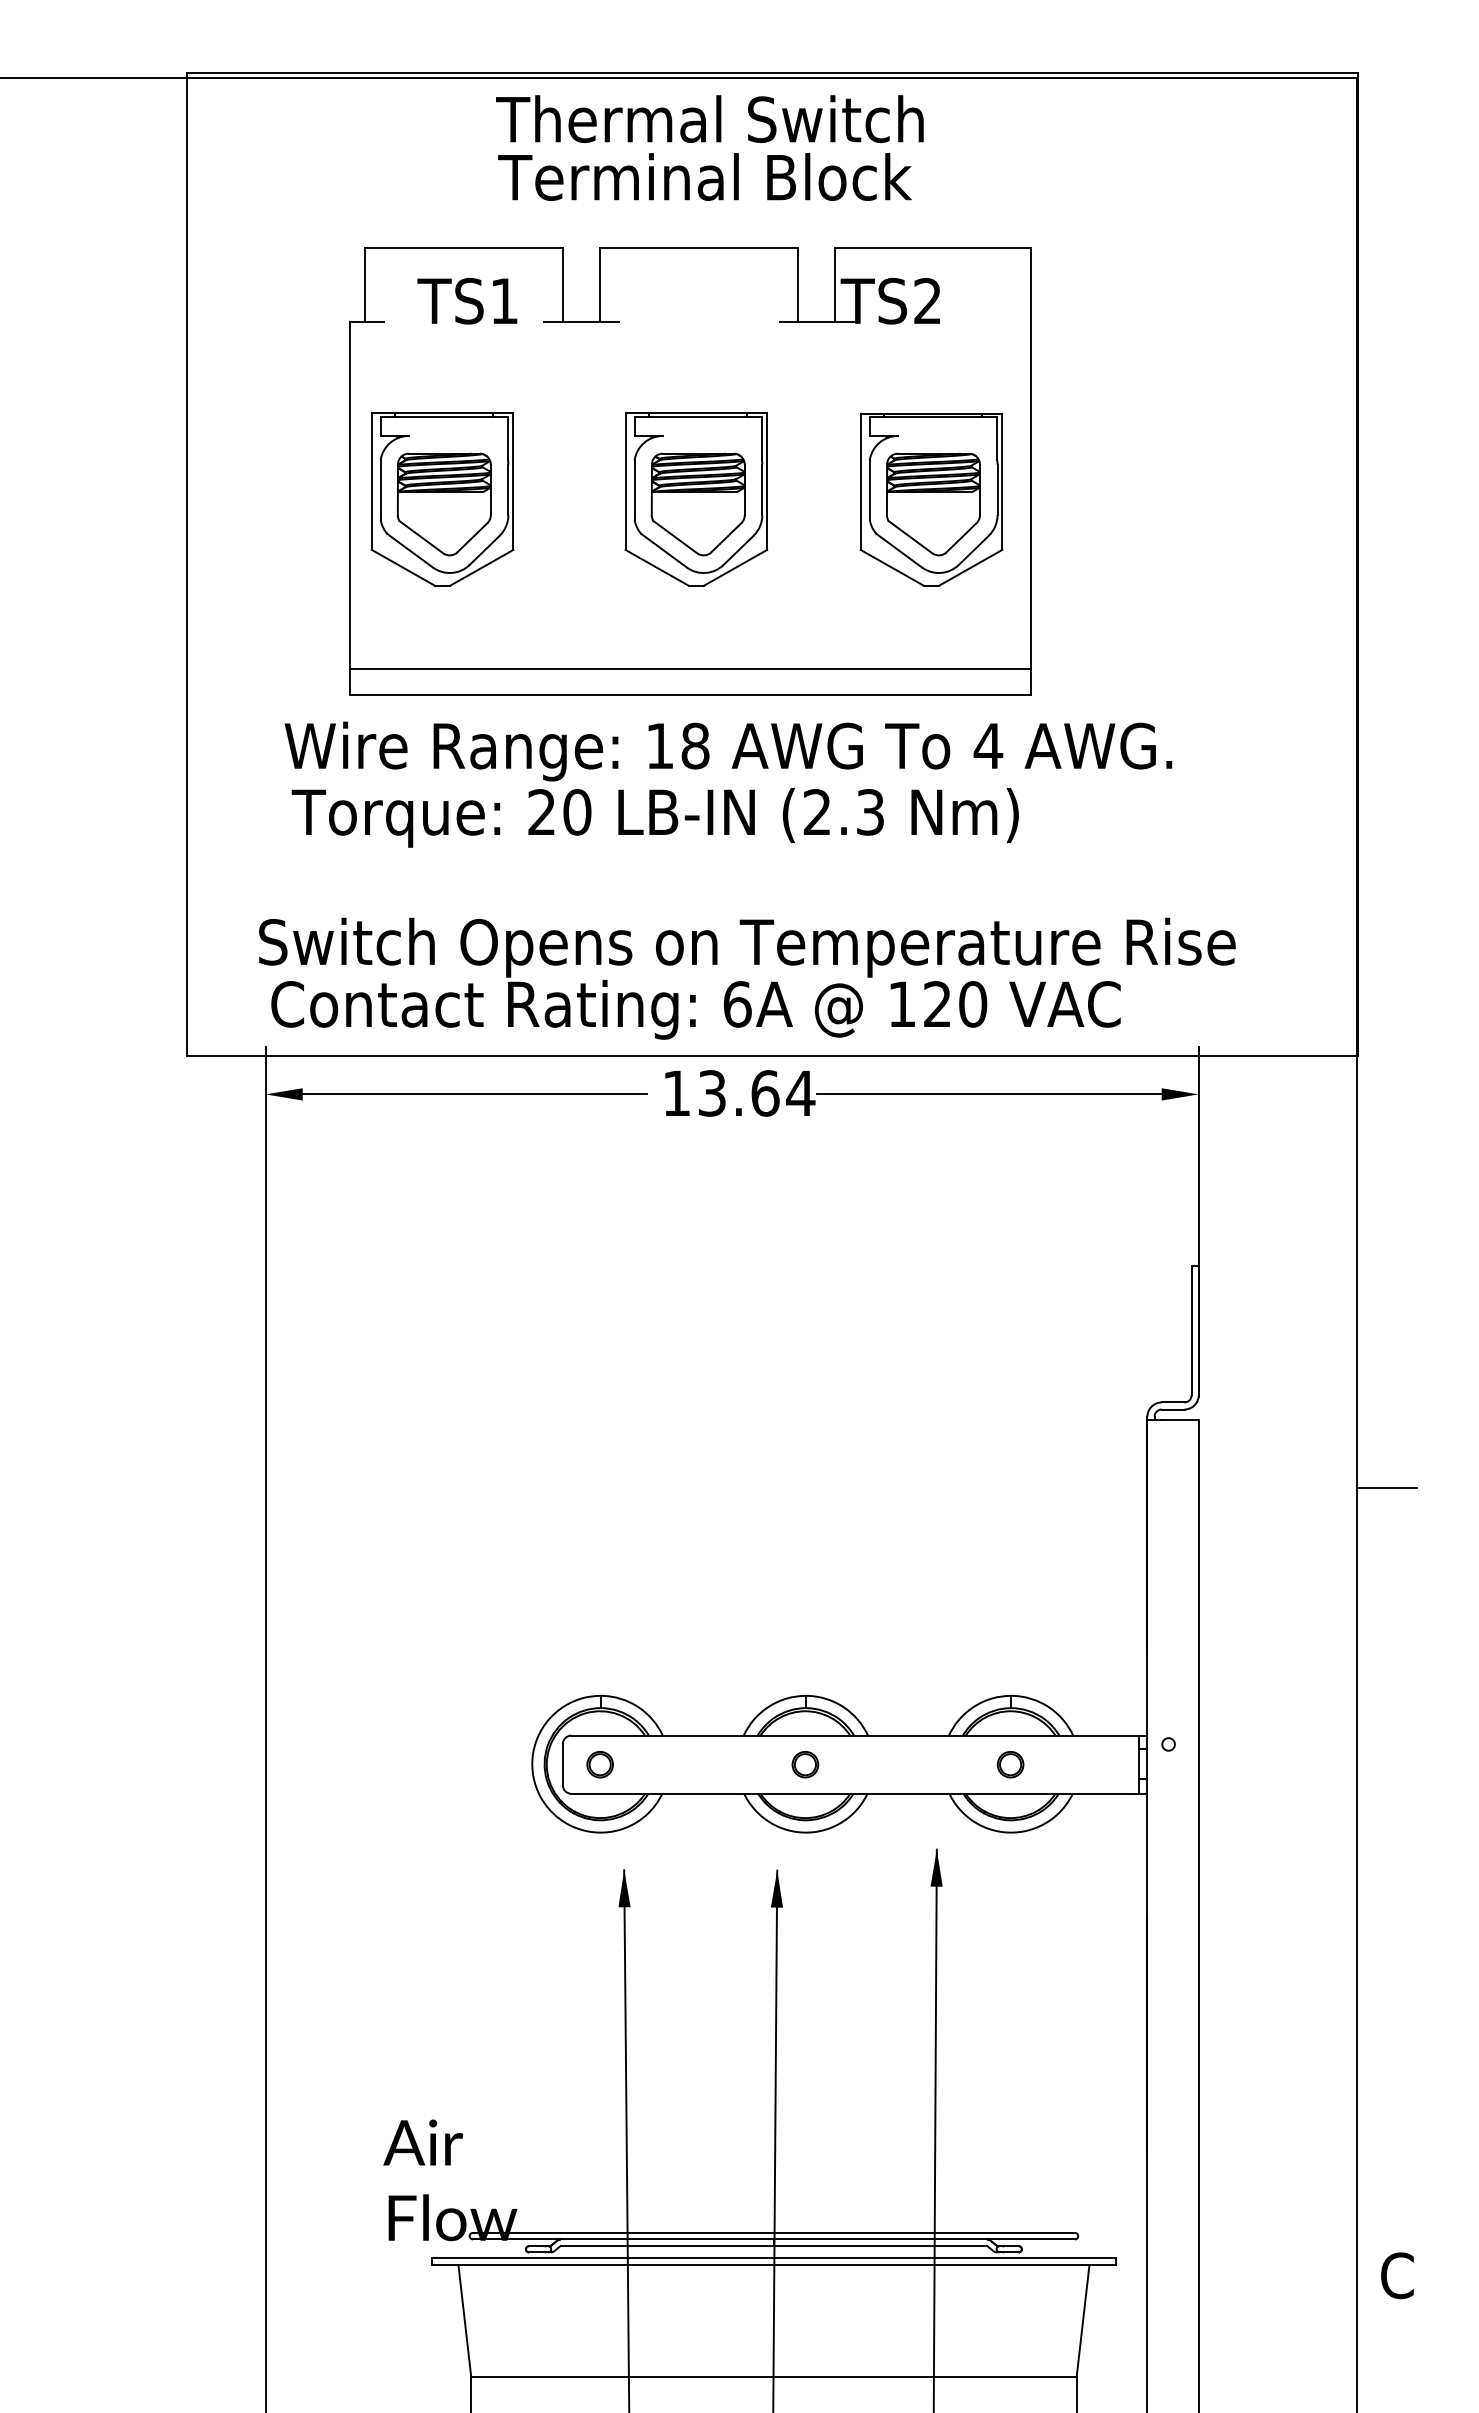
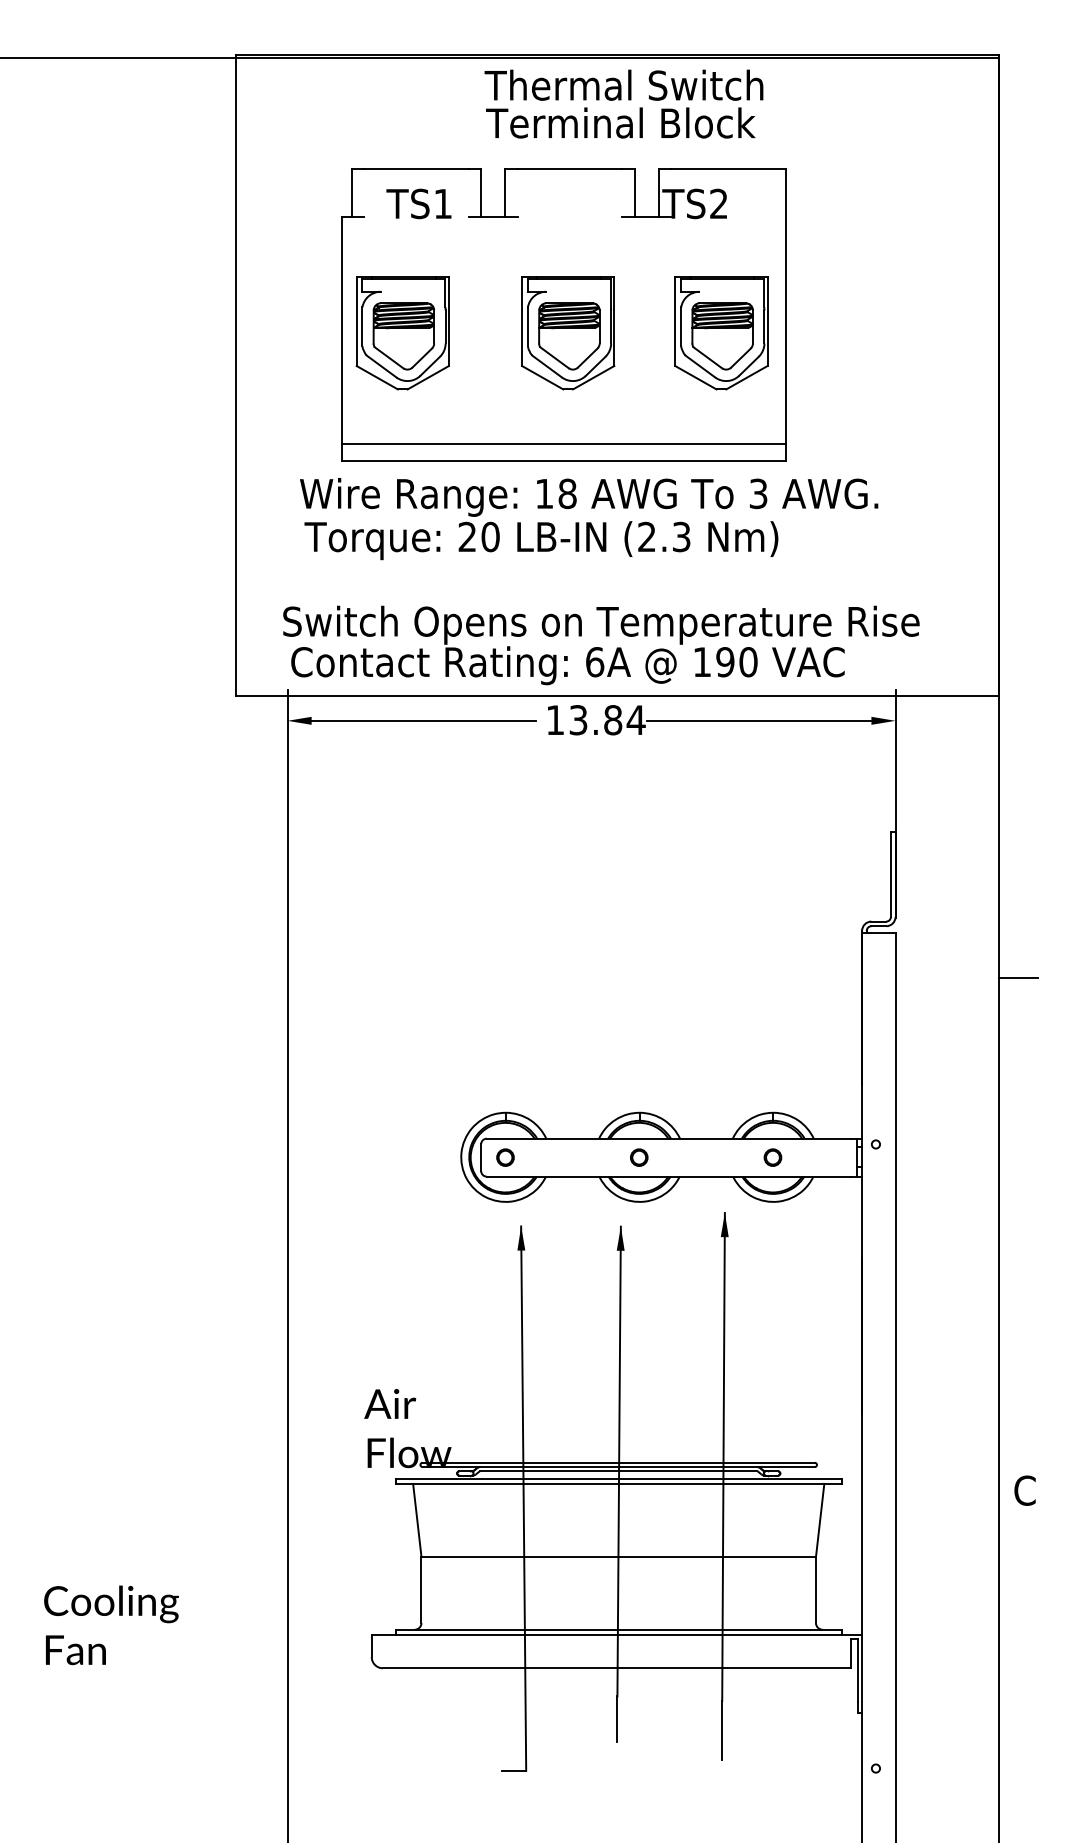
text: (709, 147) -> (623, 103), moved
text: (988, 745) -> (758, 493), 4 -> 3
text: (937, 1004) -> (725, 662), 120 -> 190
text: (765, 1093) -> (613, 720), 13.64 -> 13.84

